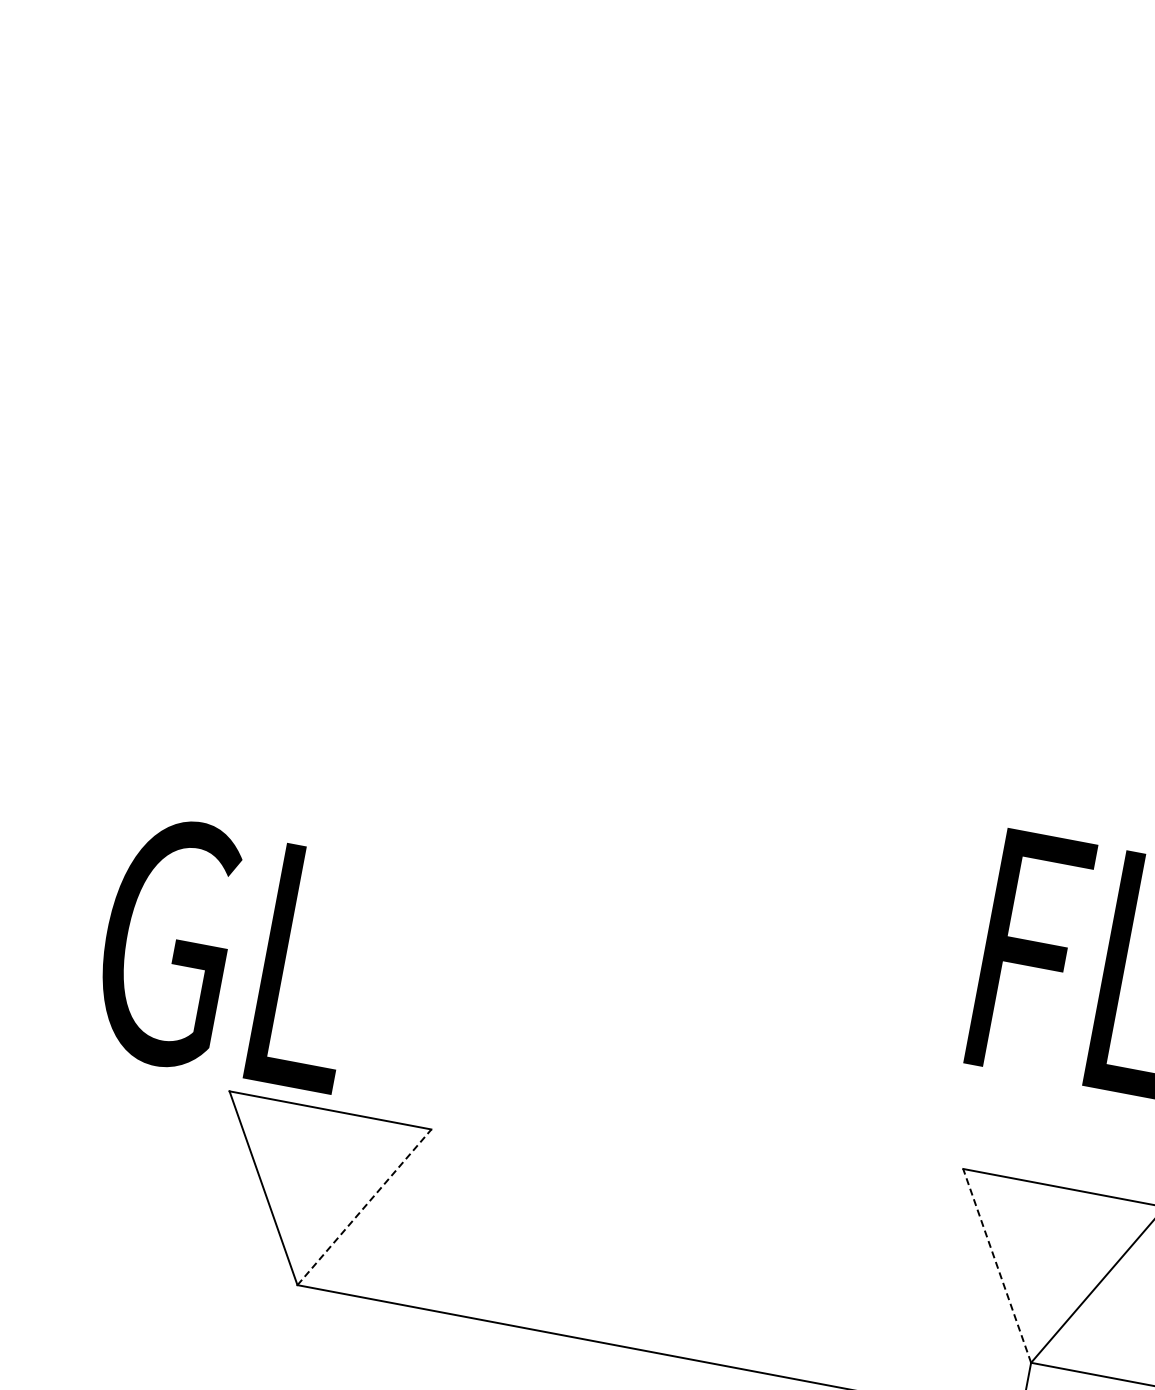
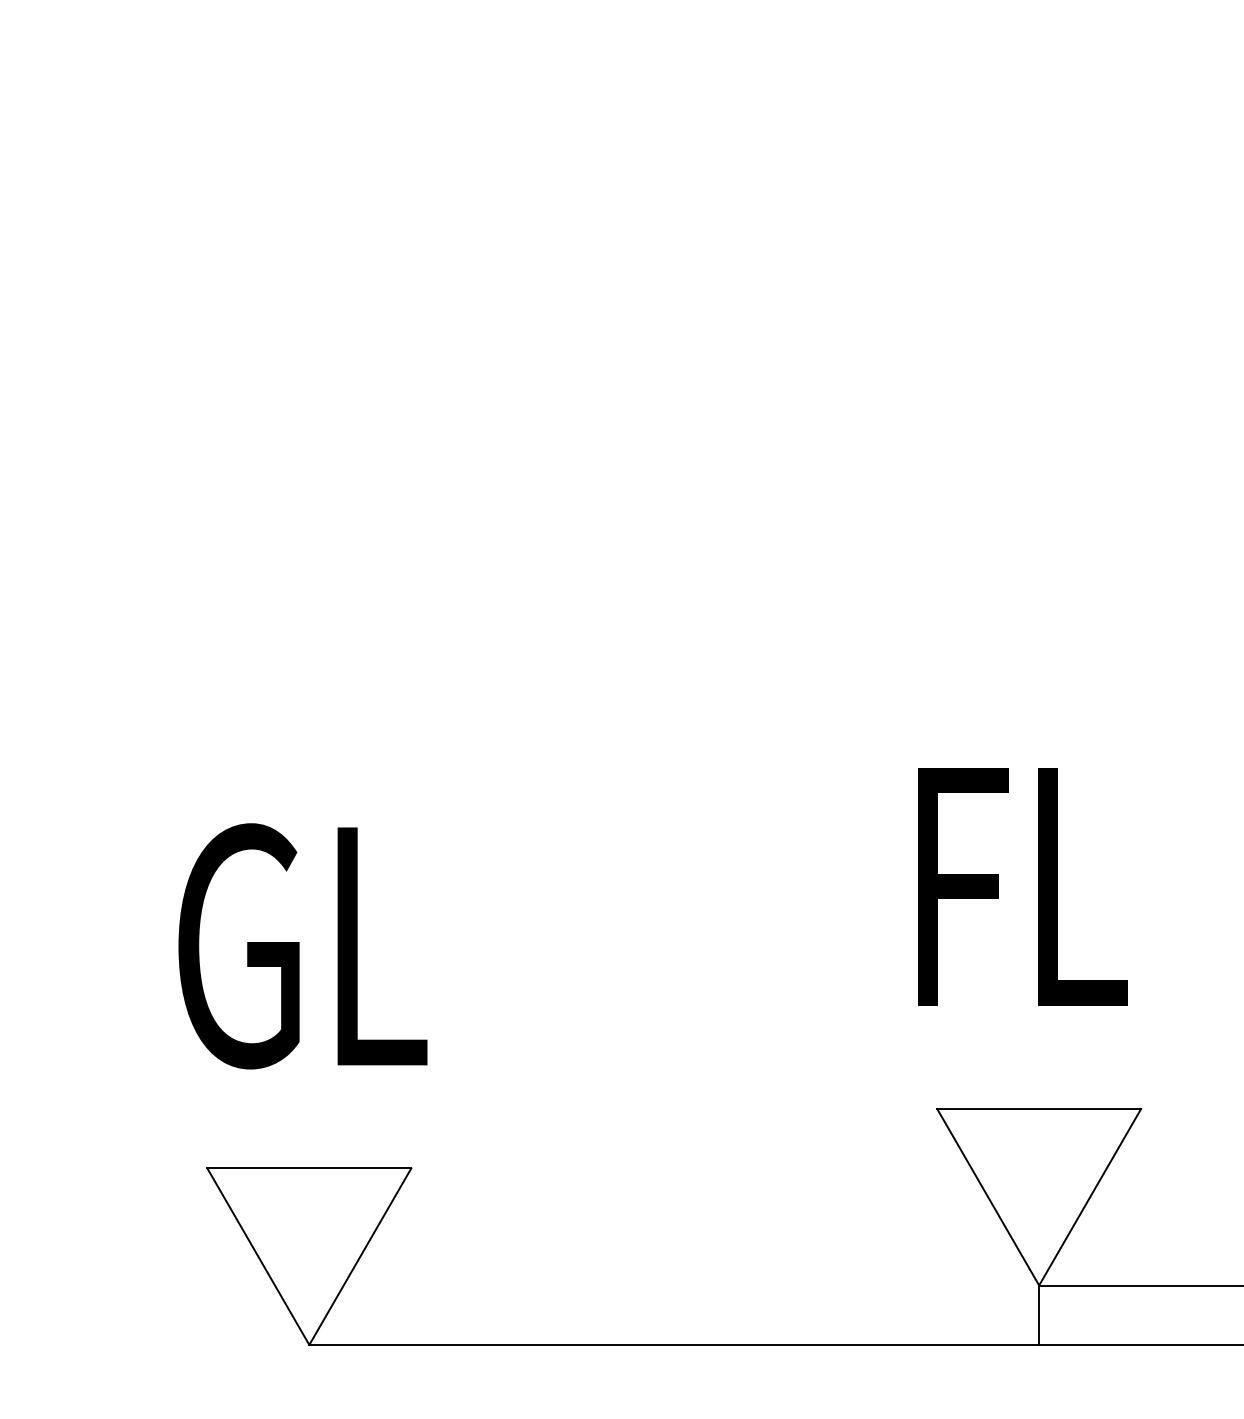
text: (229, 954) -> (302, 946), moved
line: (364, 1207) -> (360, 1256), dashed -> solid
line: (997, 1266) -> (988, 1197), dashed -> solid

